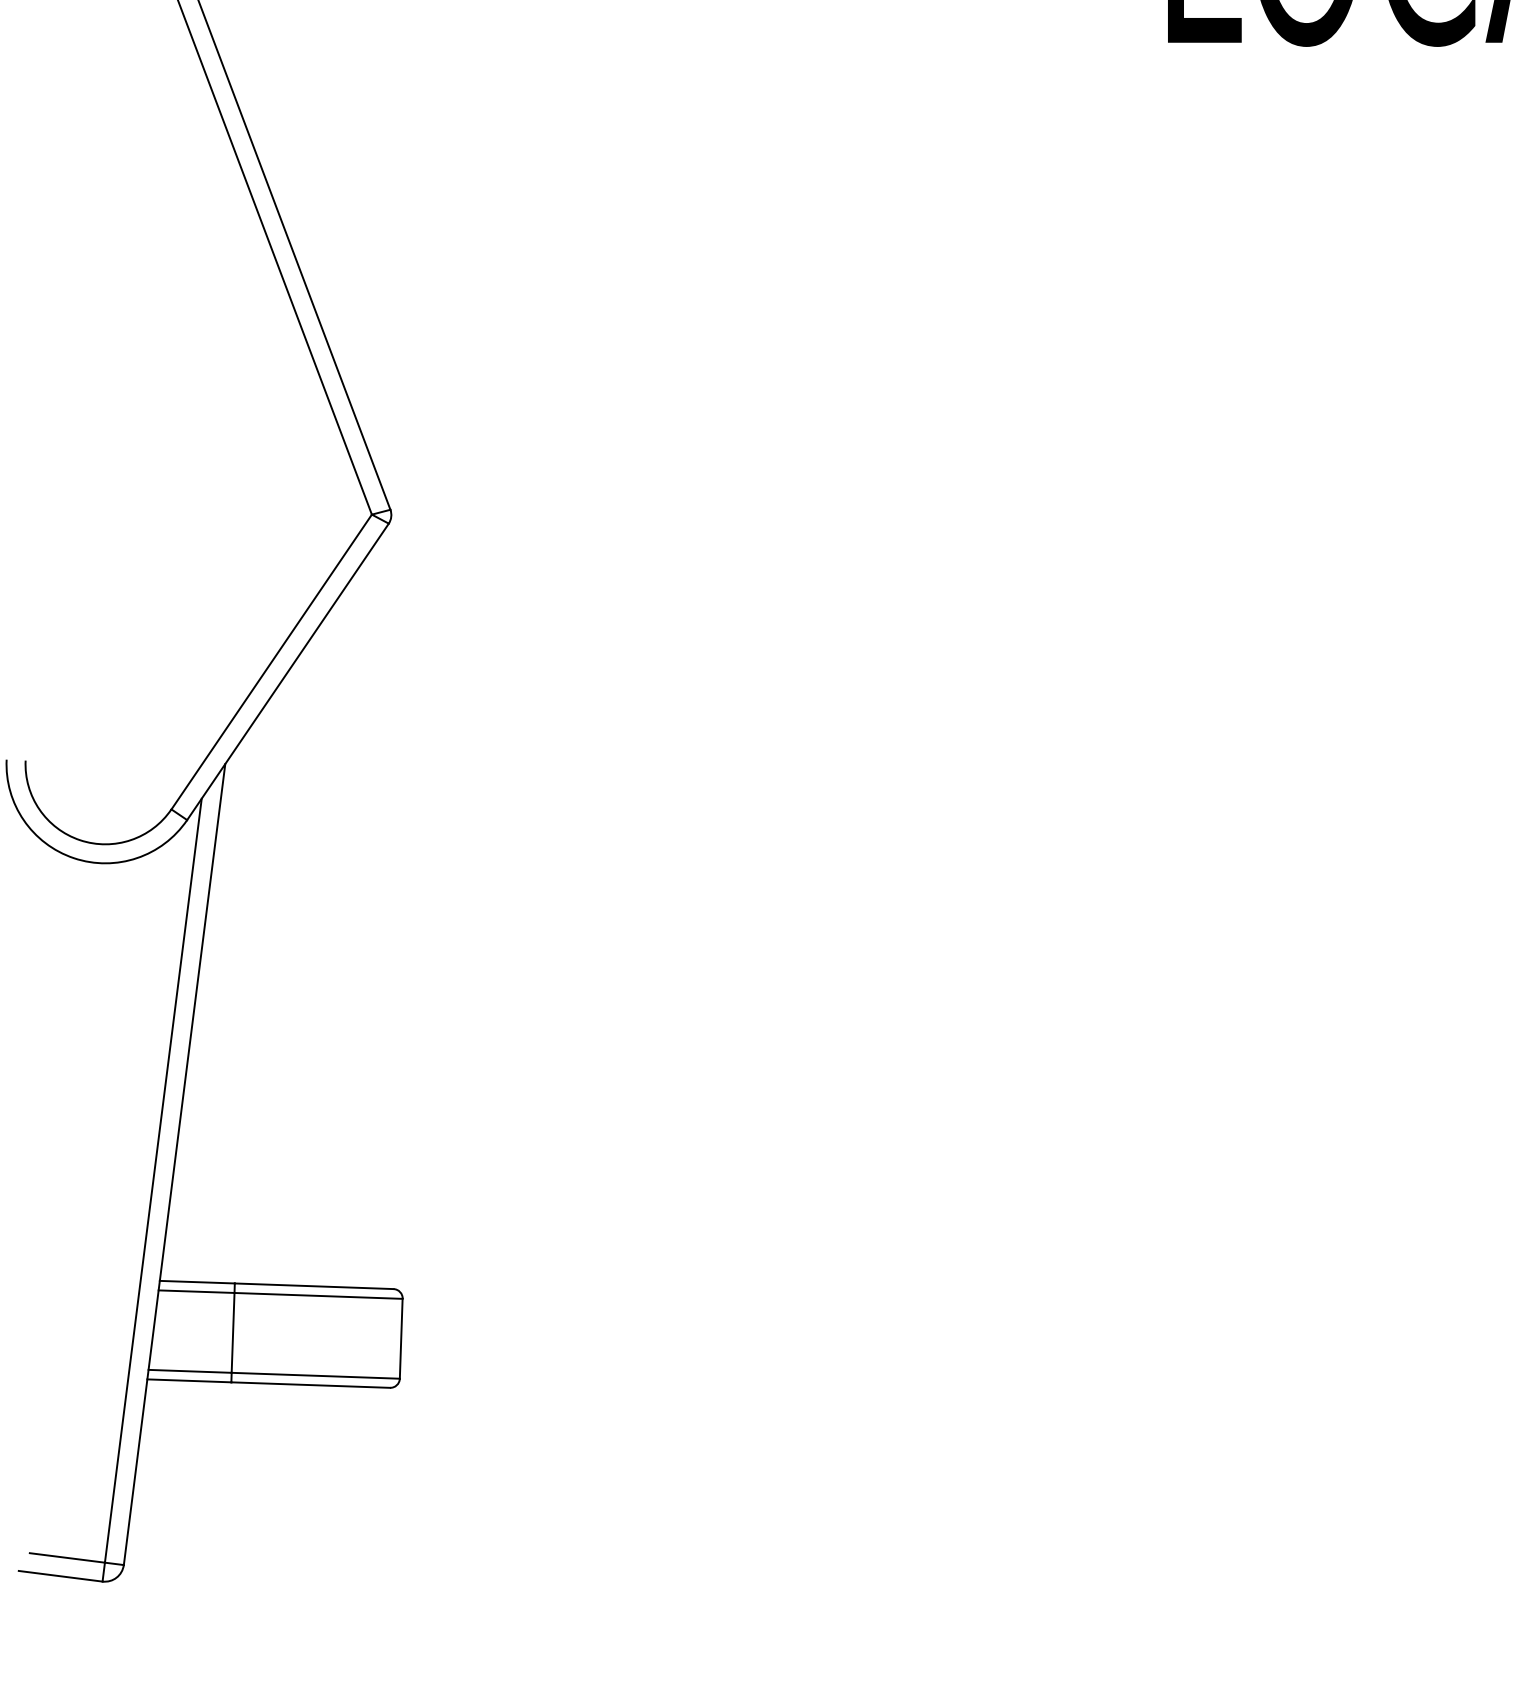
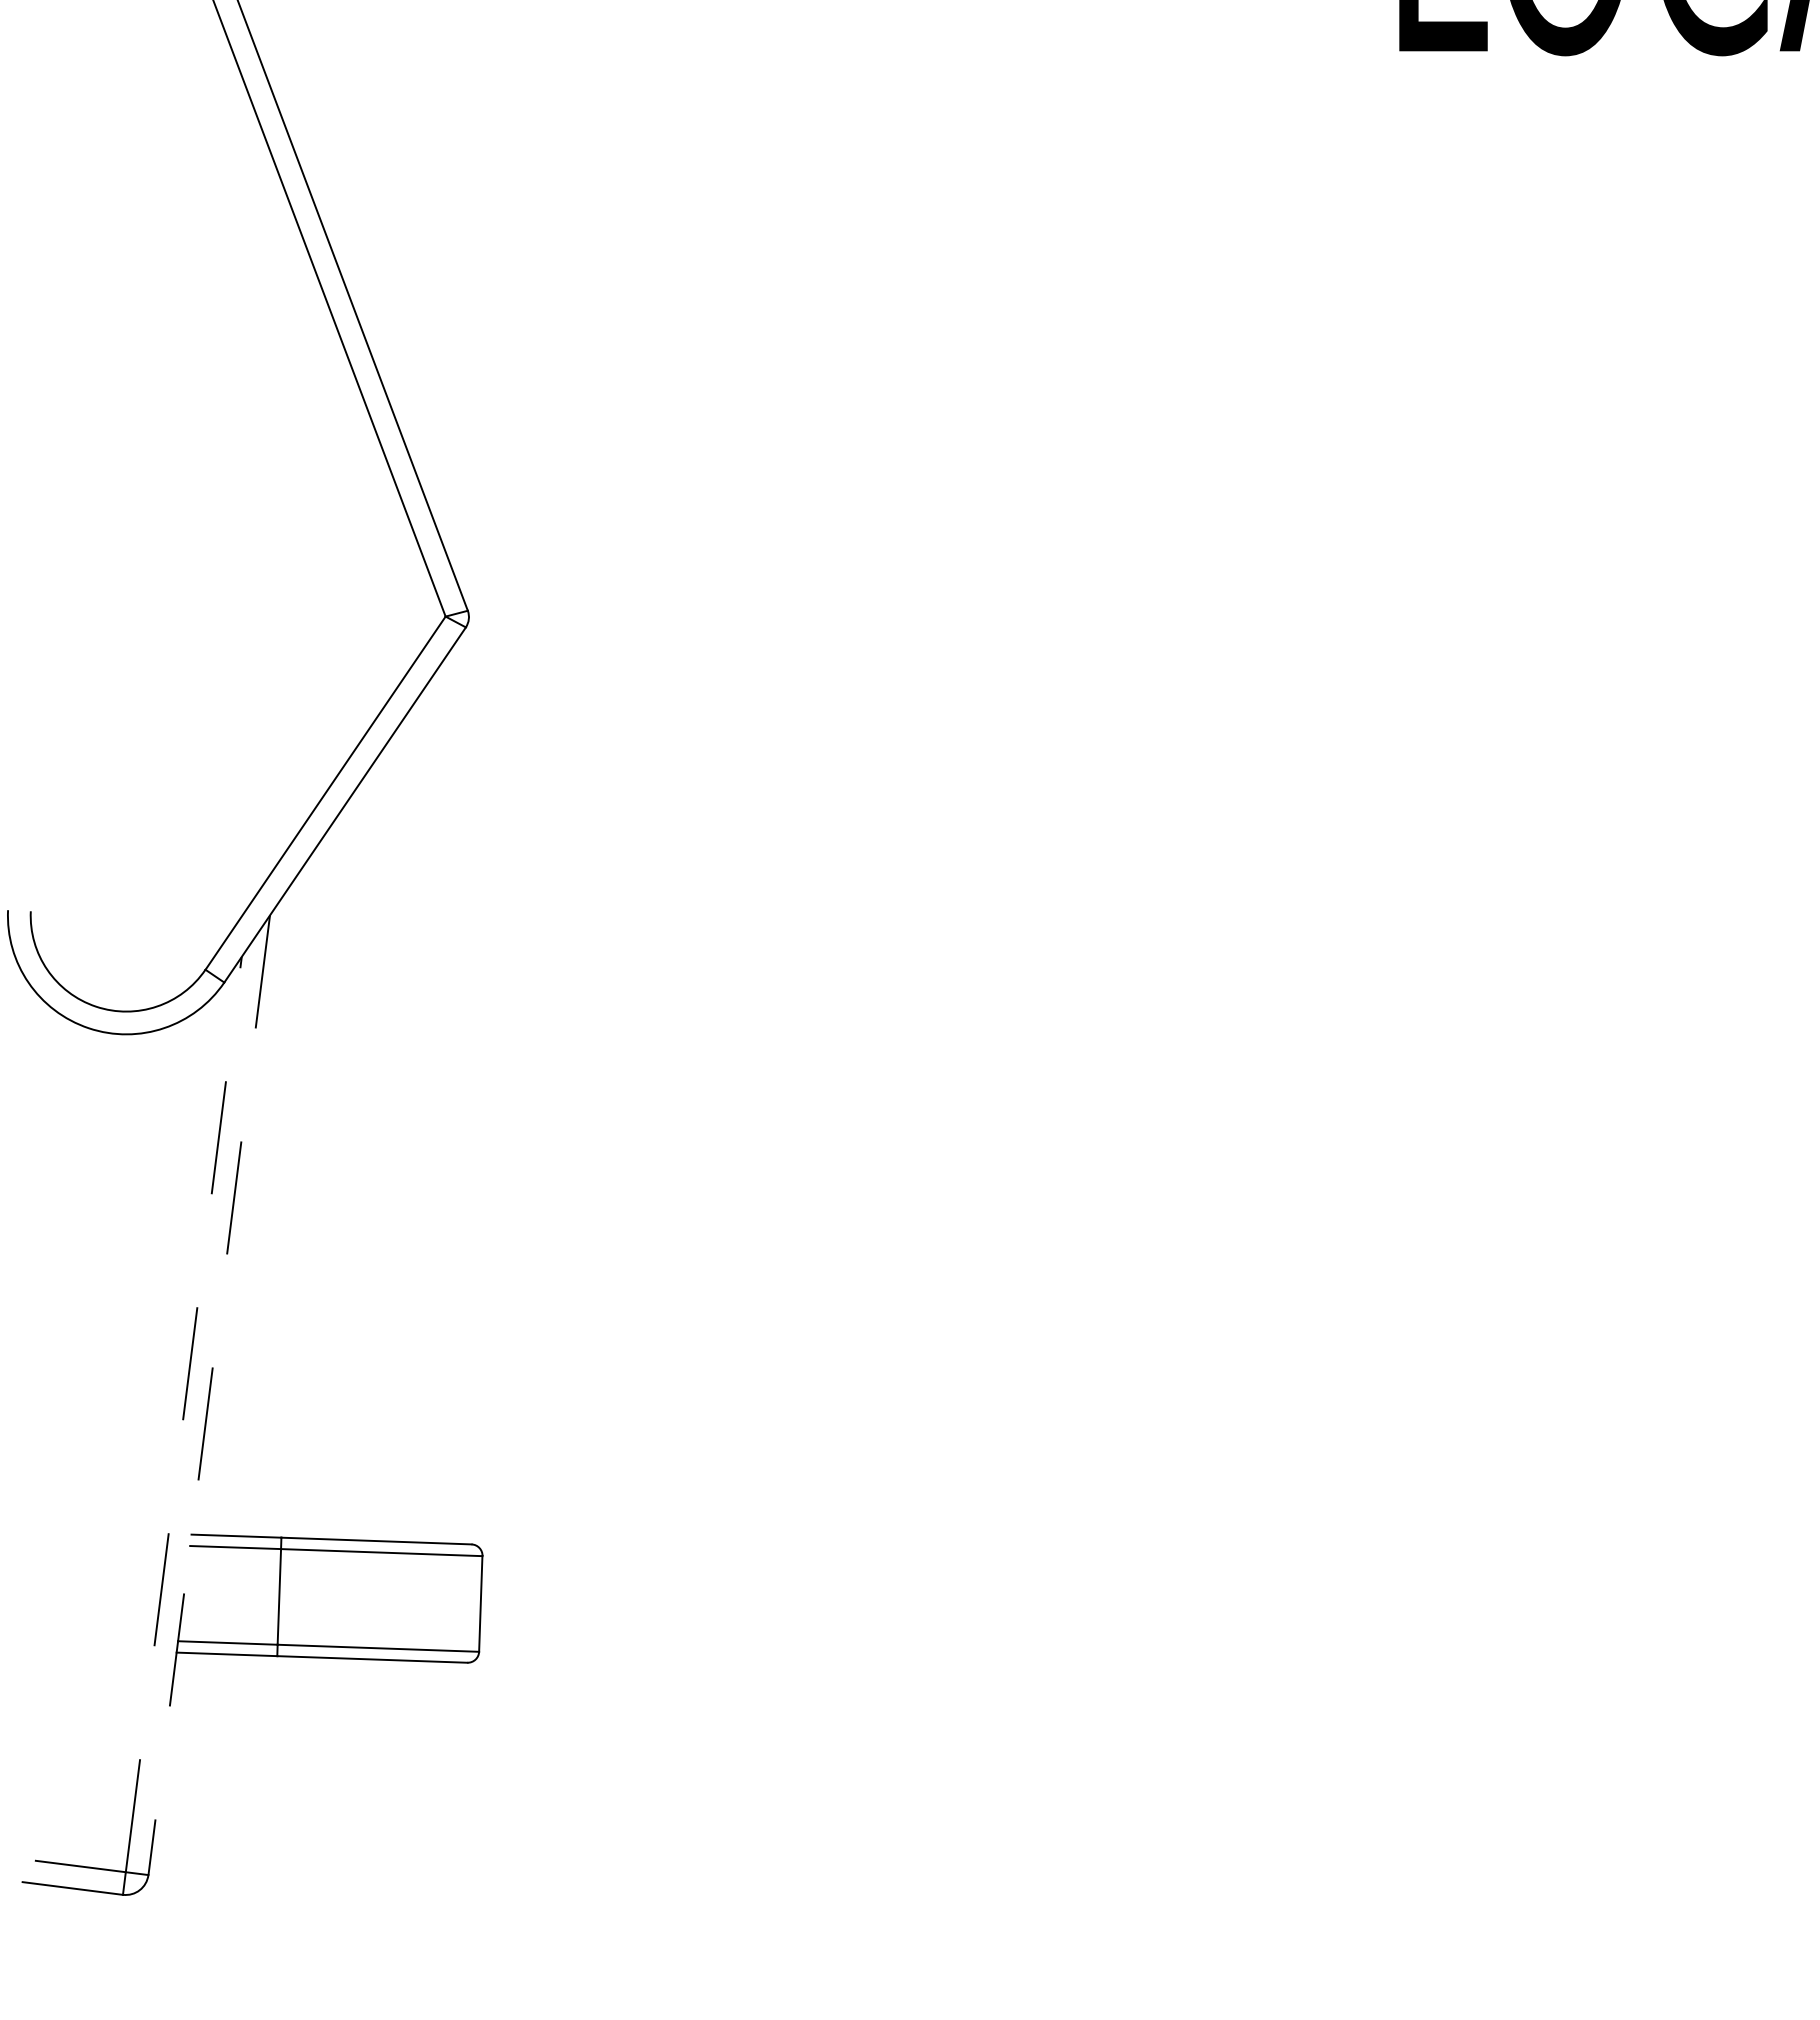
line: (174, 1164) -> (209, 1395), solid -> dashed
line: (153, 1180) -> (183, 1414), solid -> dashed

